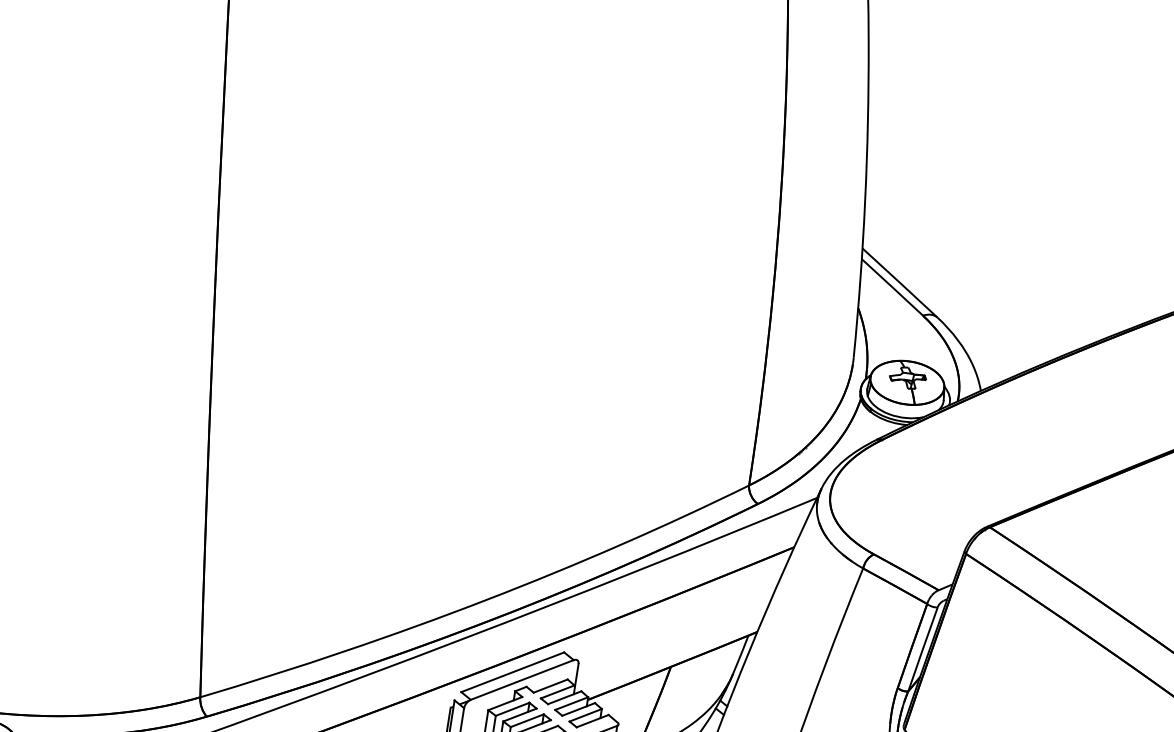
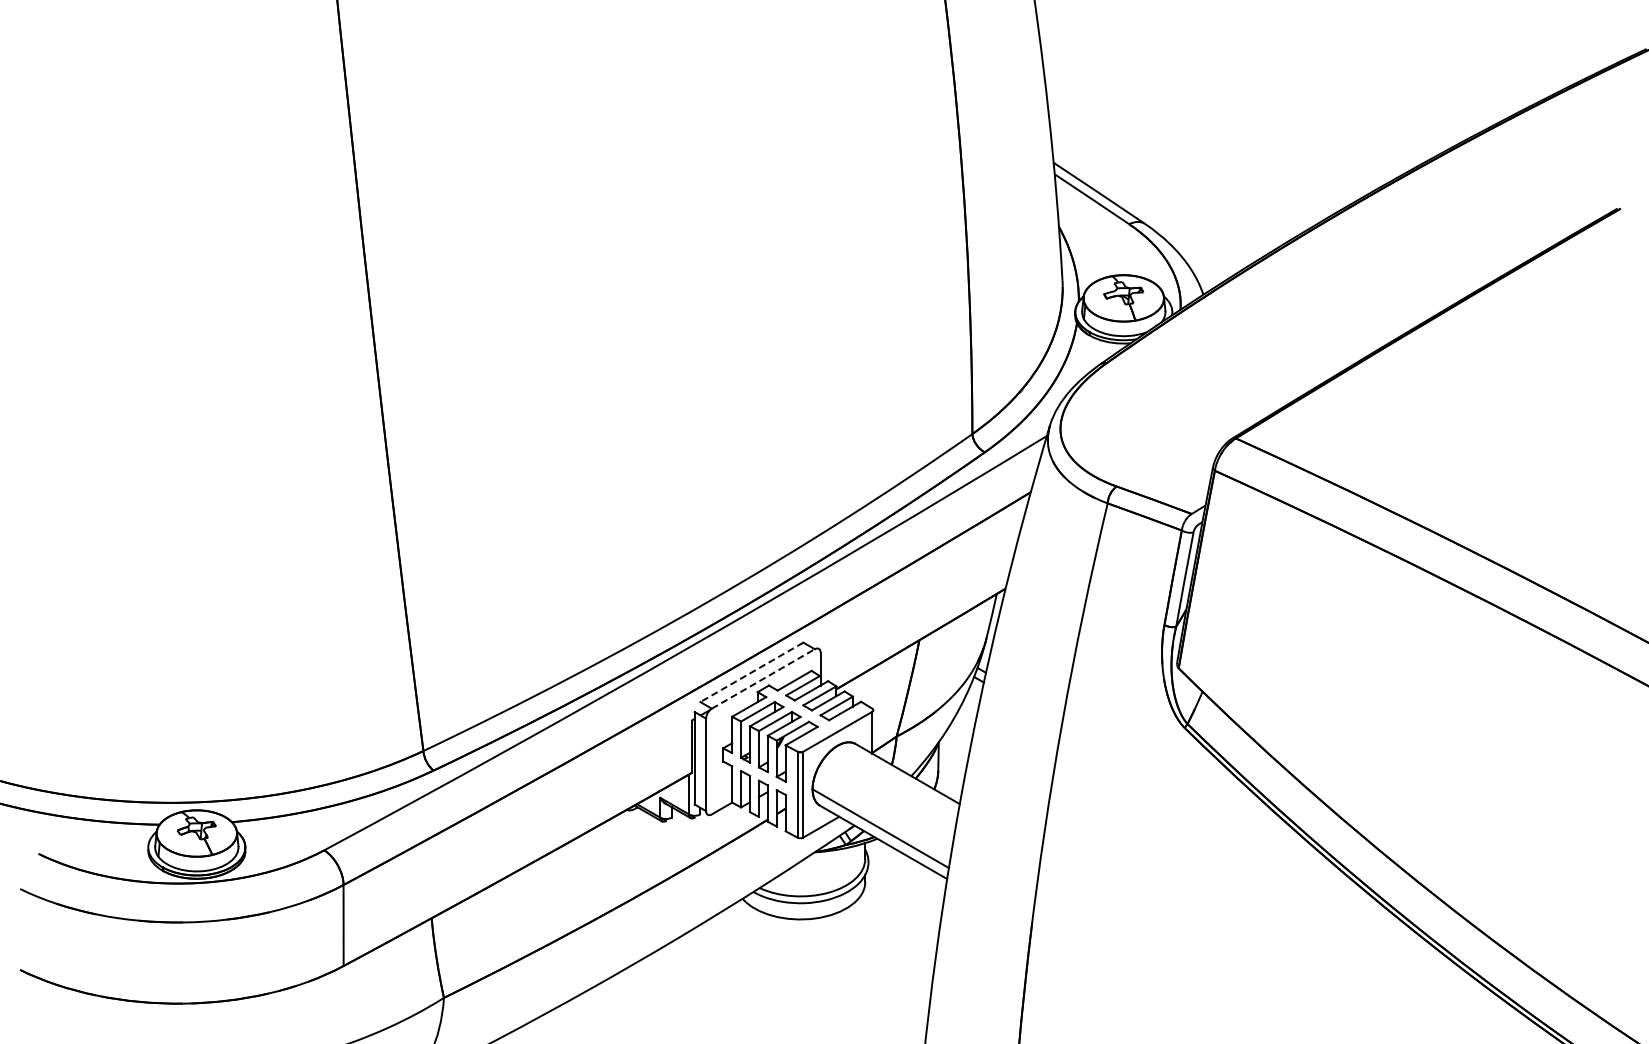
line: (512, 672) -> (751, 672), solid -> dashed
line: (522, 679) -> (763, 678), solid -> dashed

